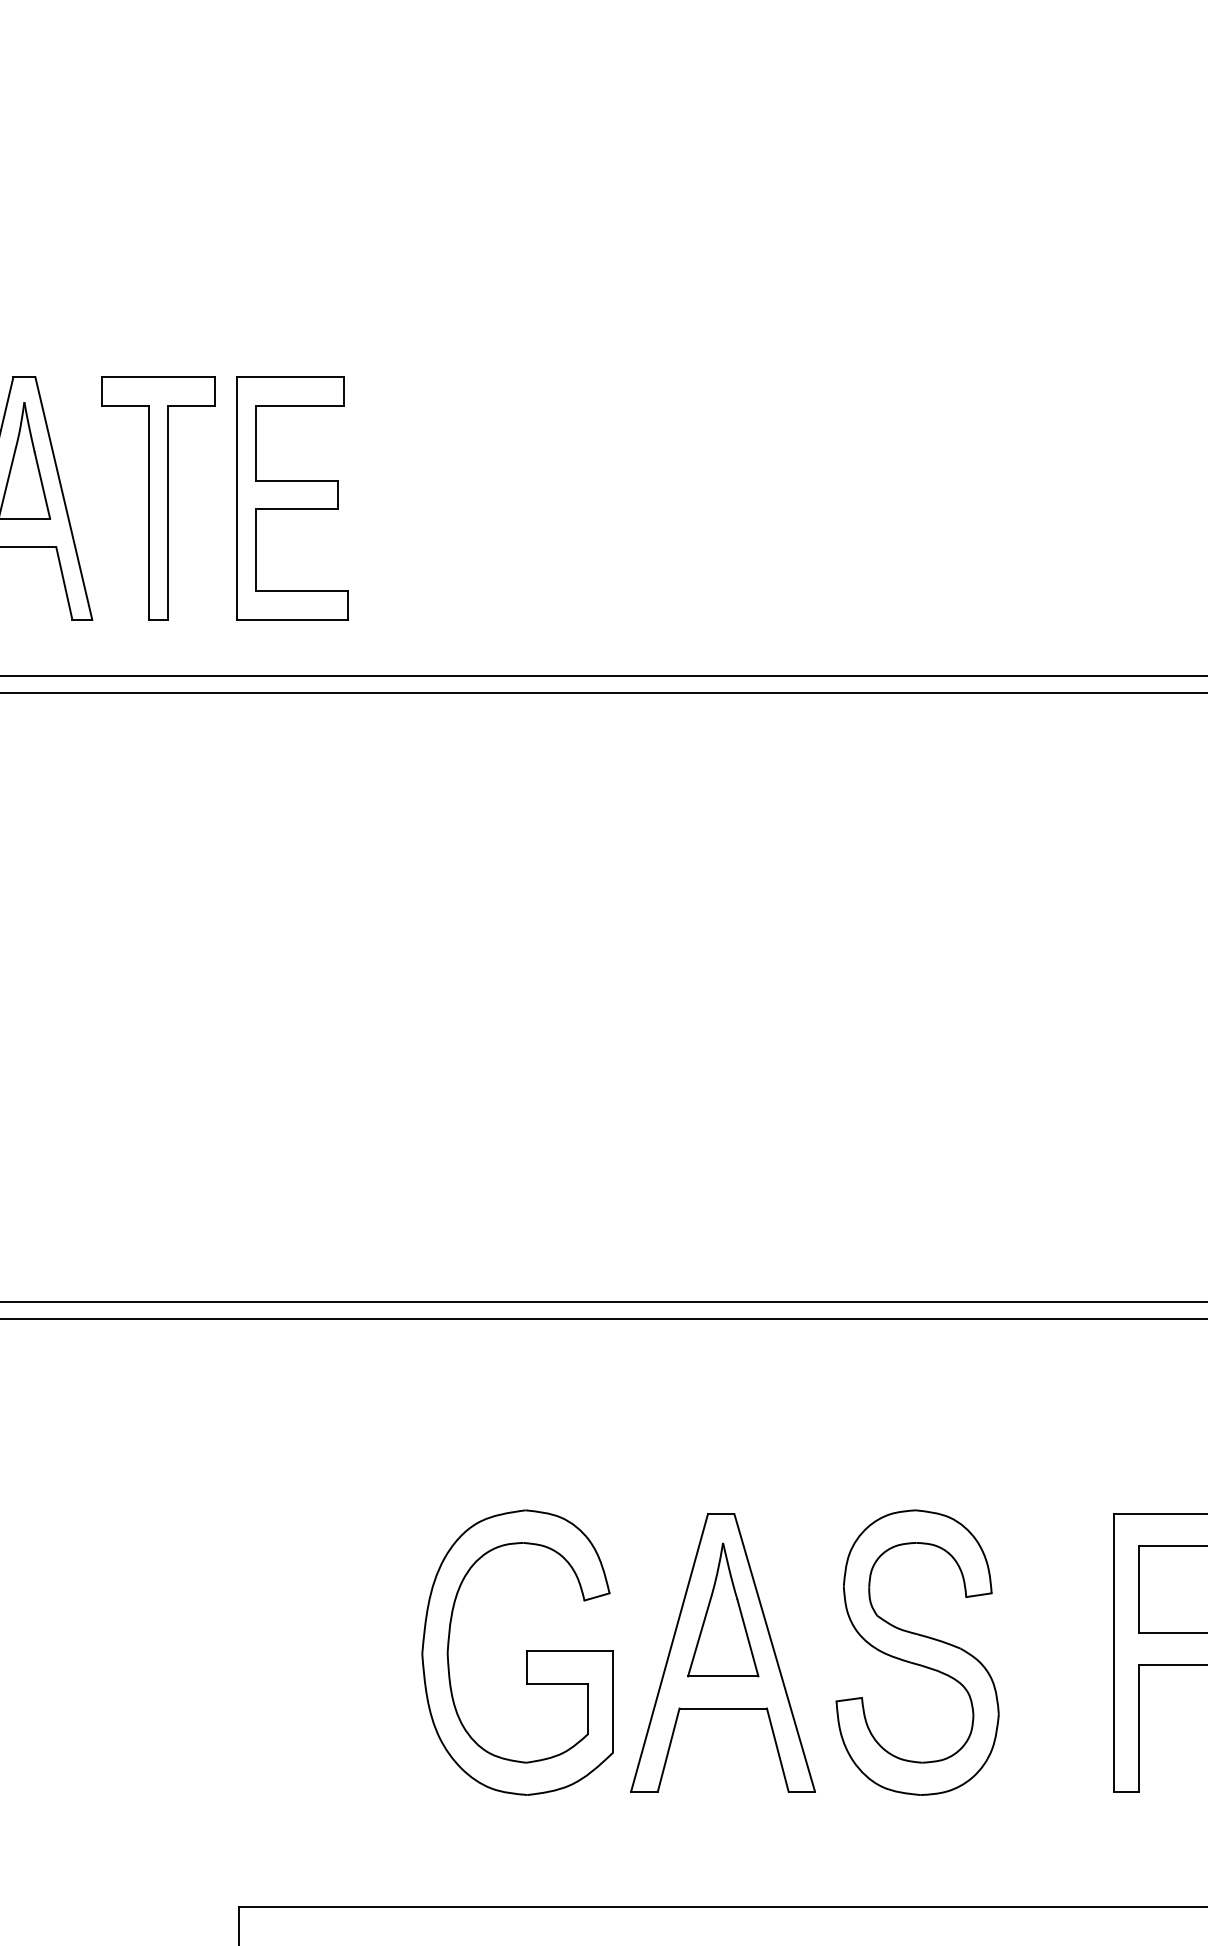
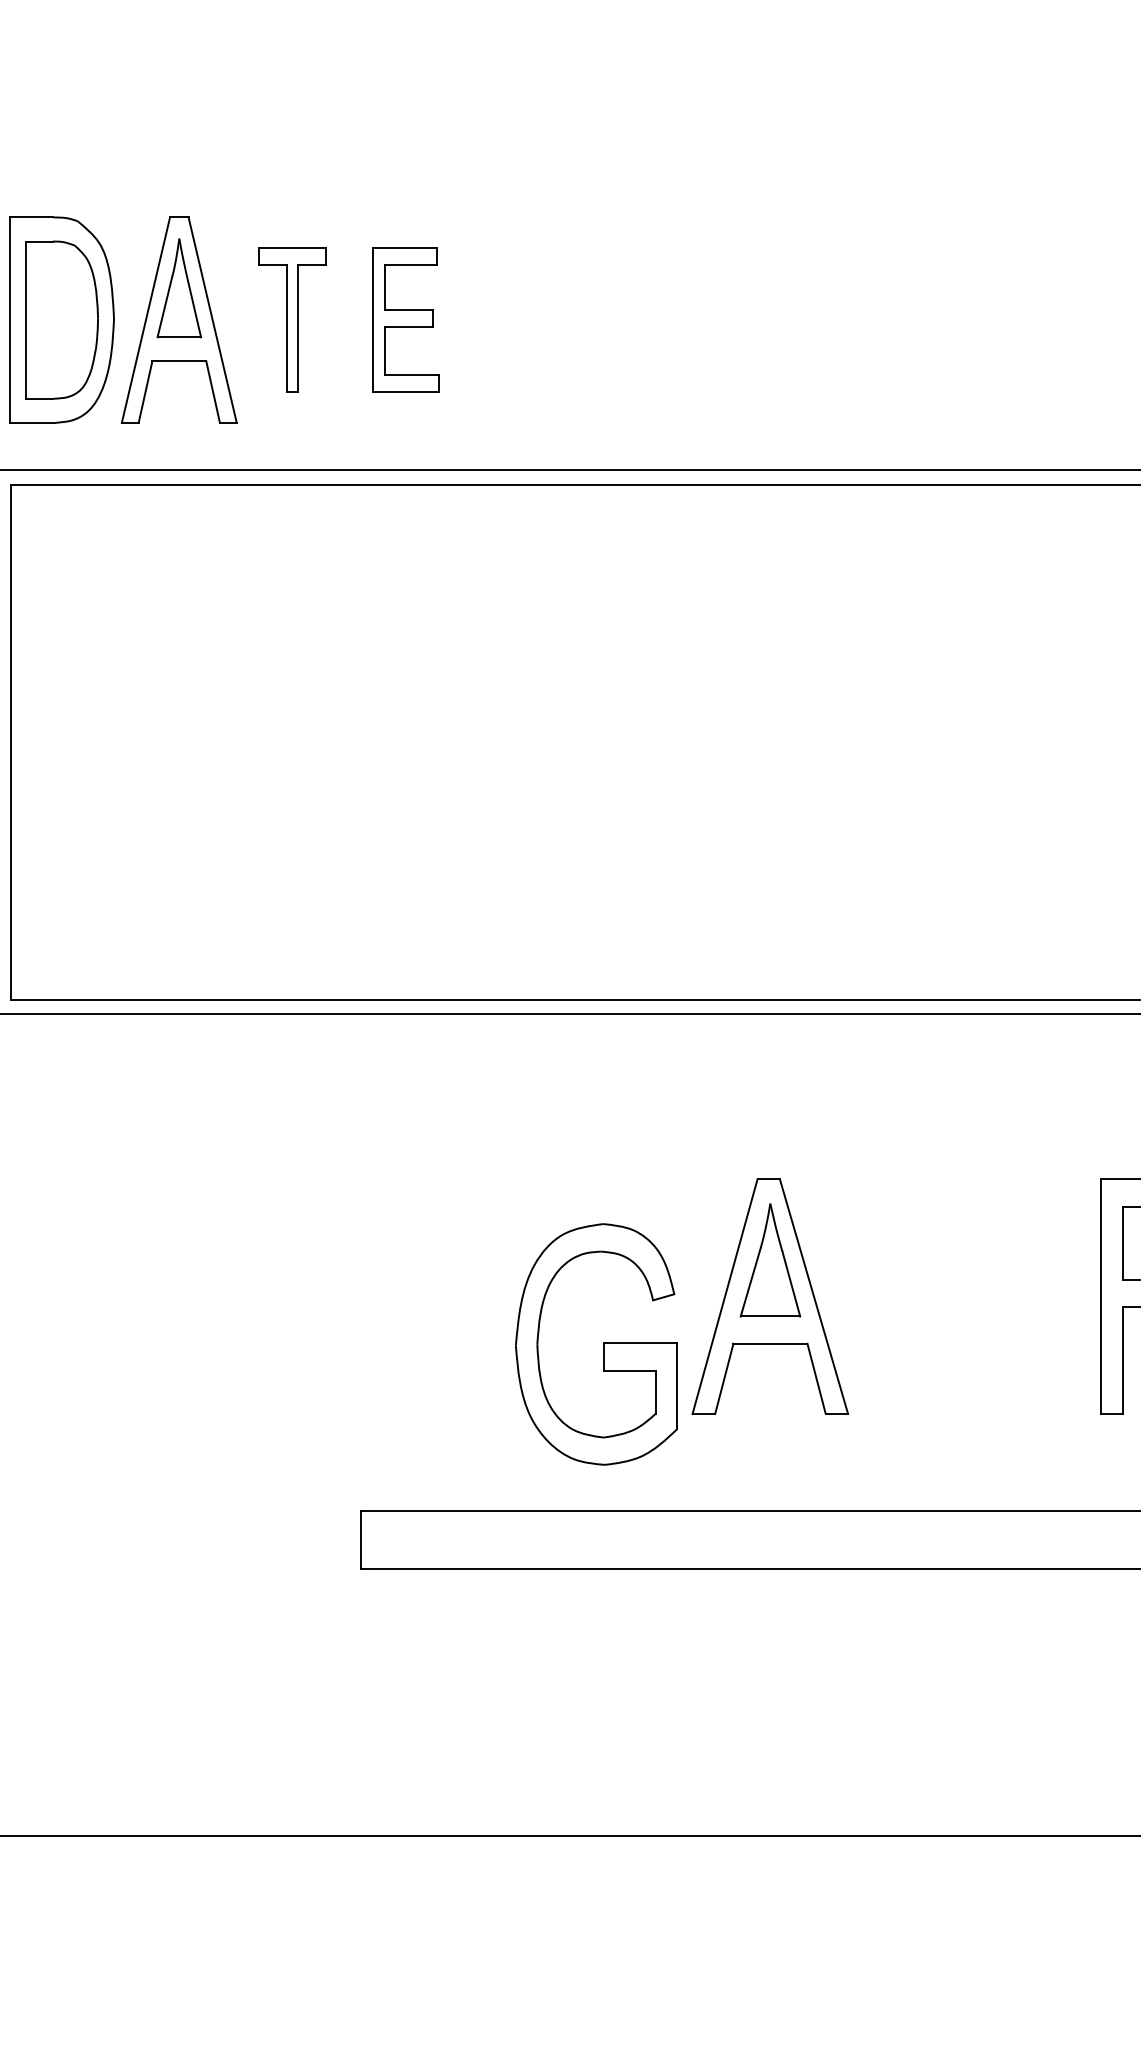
part: (158, 497) -> (292, 319), size x0.7
part: (291, 497) -> (405, 319), size x0.7
part: (525, 1652) -> (603, 1344), moved
part: (917, 1652) -> (934, 1296), removed

